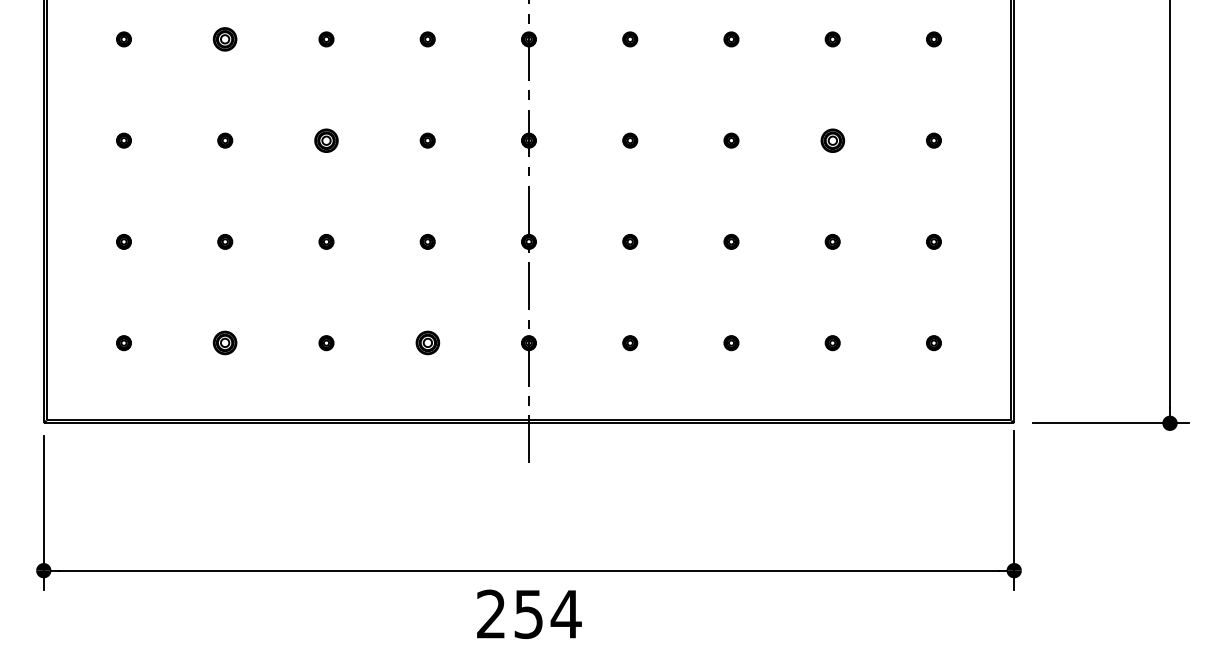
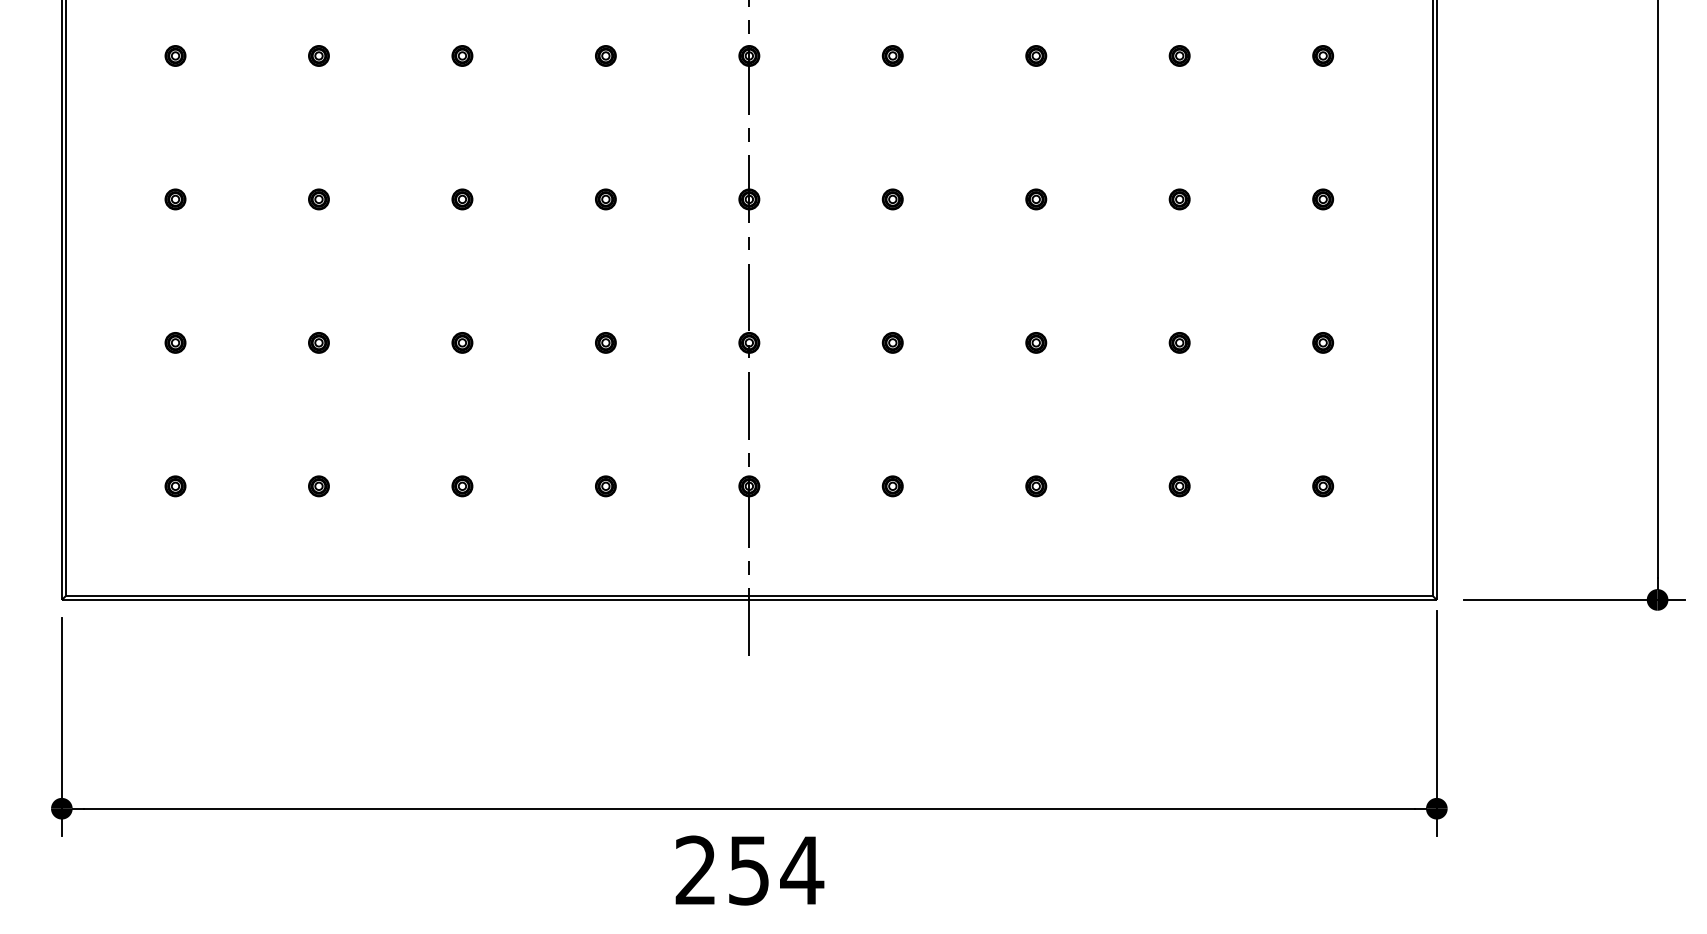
part: (225, 39) -> (319, 56), size x0.62
part: (326, 140) -> (462, 199), size x0.62
part: (832, 140) -> (1179, 199), size x0.62
part: (225, 343) -> (319, 486), size x0.62
part: (427, 343) -> (605, 486), size x0.62

